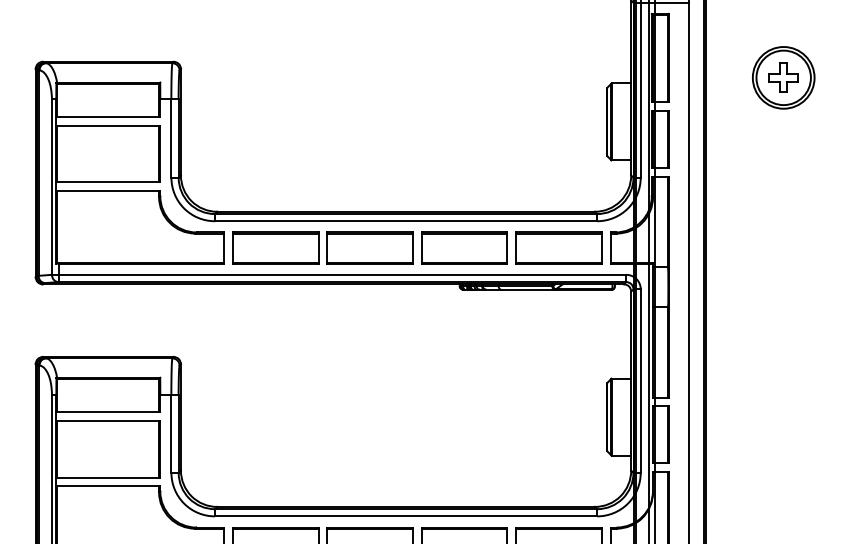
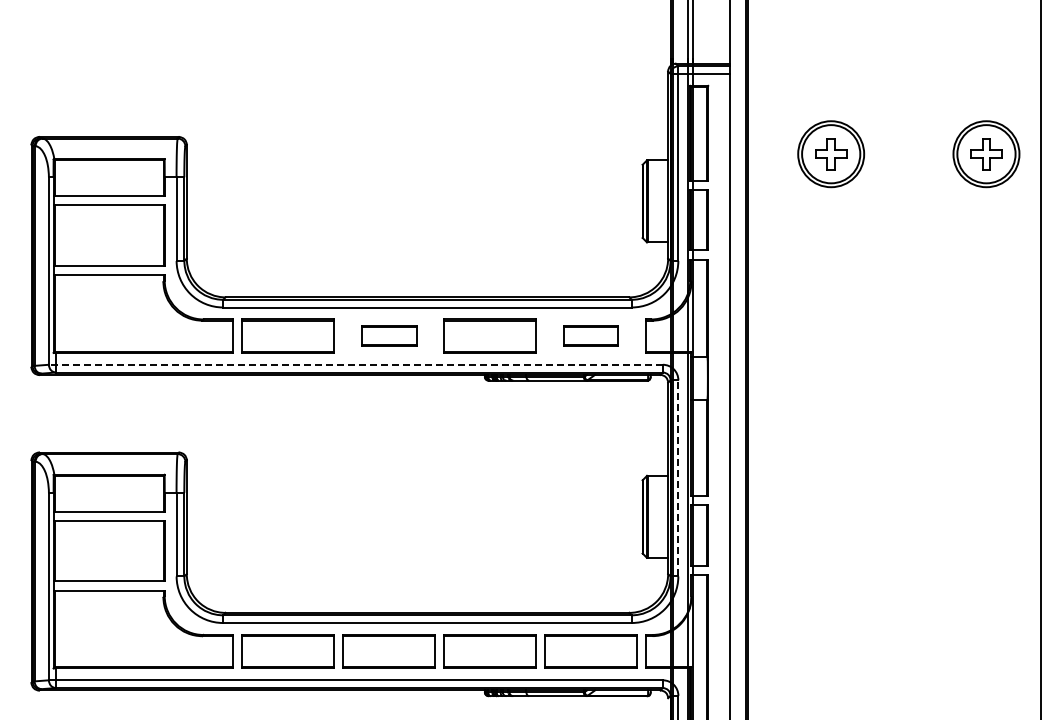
part: (369, 247) -> (388, 335), size x0.6
part: (558, 247) -> (590, 335), size x0.6
line: (338, 274) -> (355, 364), solid -> dashed
line: (640, 380) -> (678, 477), solid -> dashed

